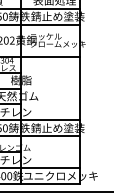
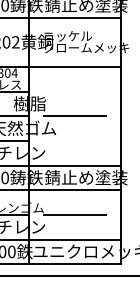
line: (50, 88) -> (74, 116), added
line: (50, 152) -> (74, 215), added

